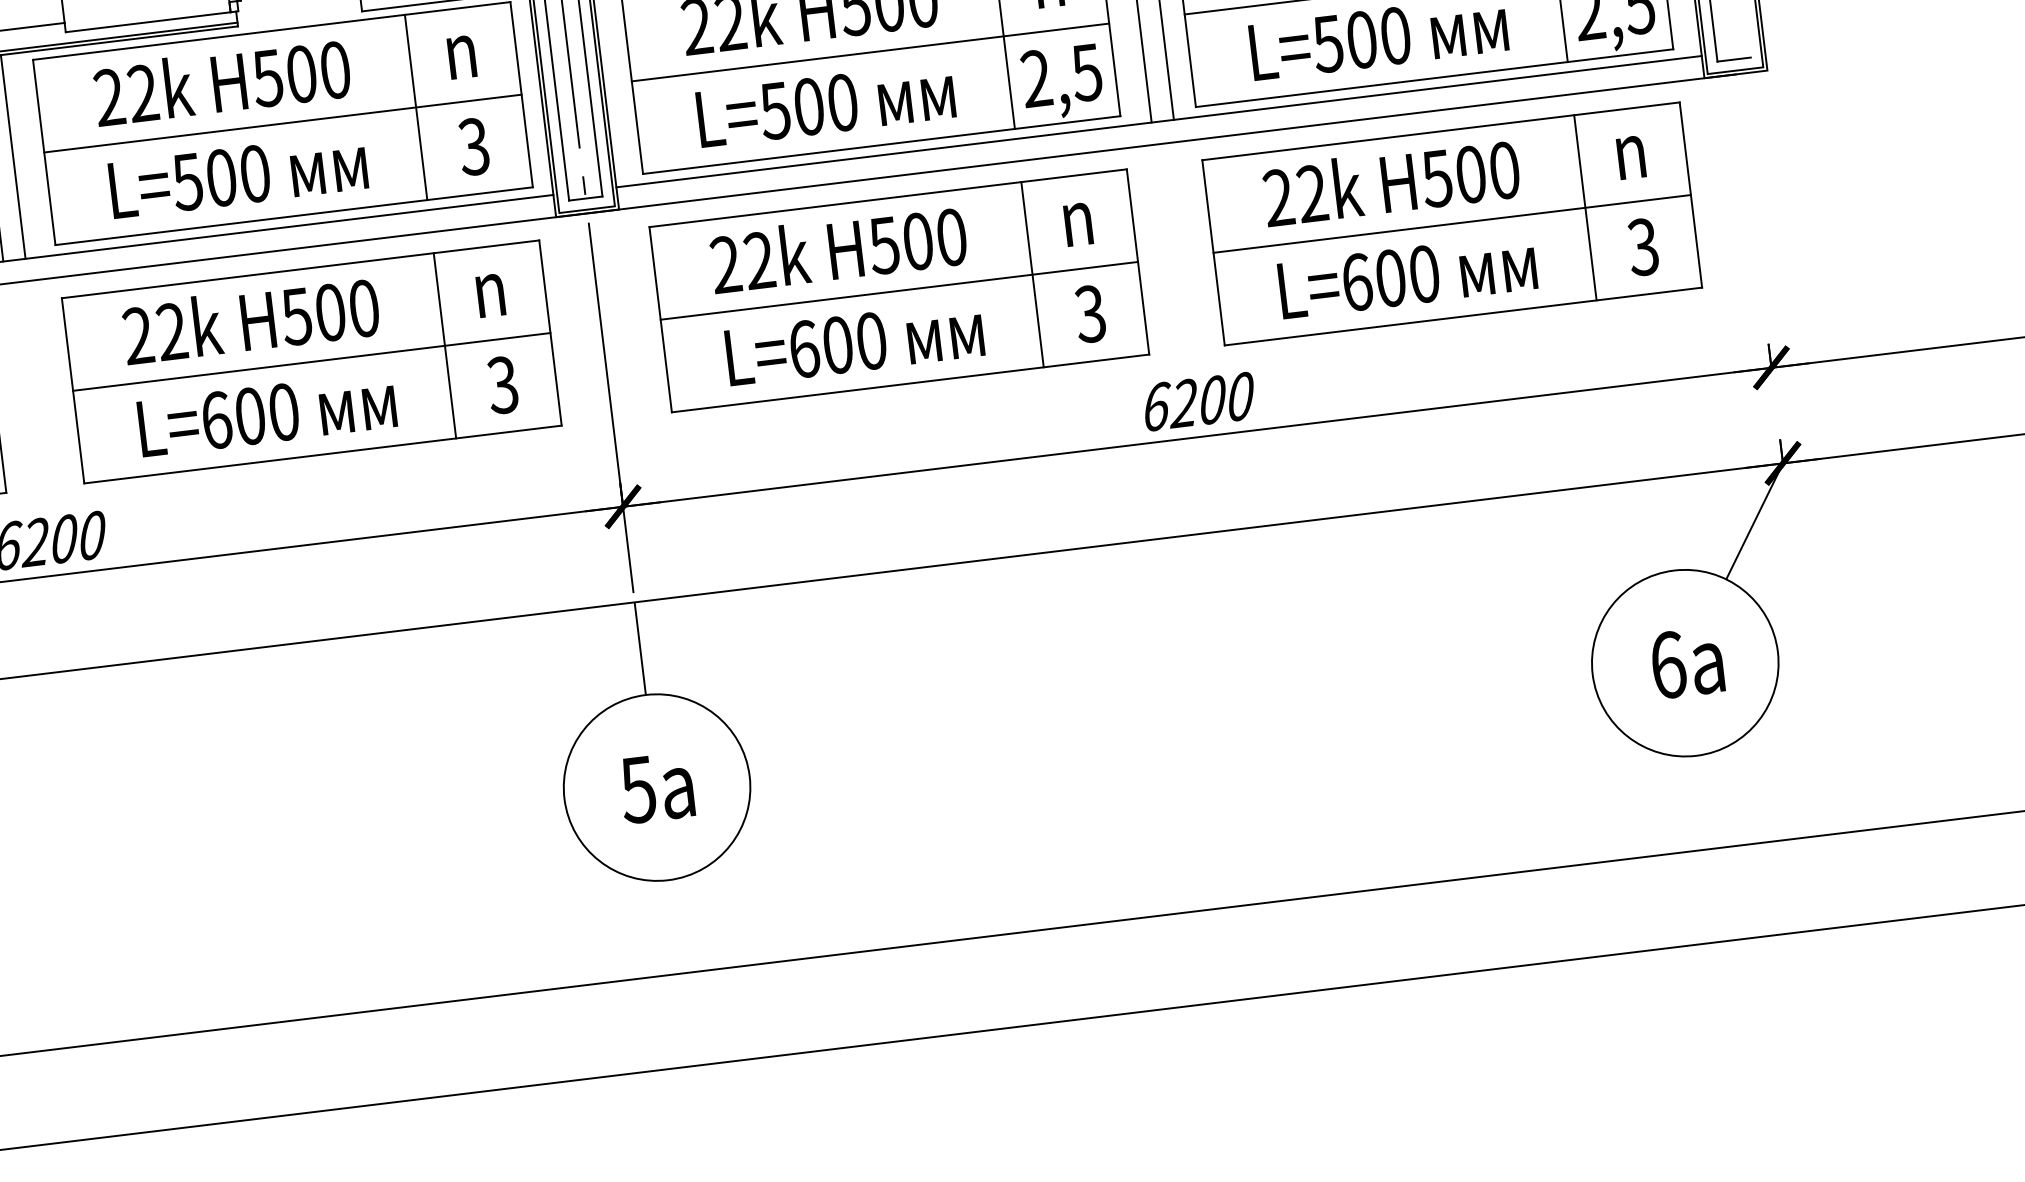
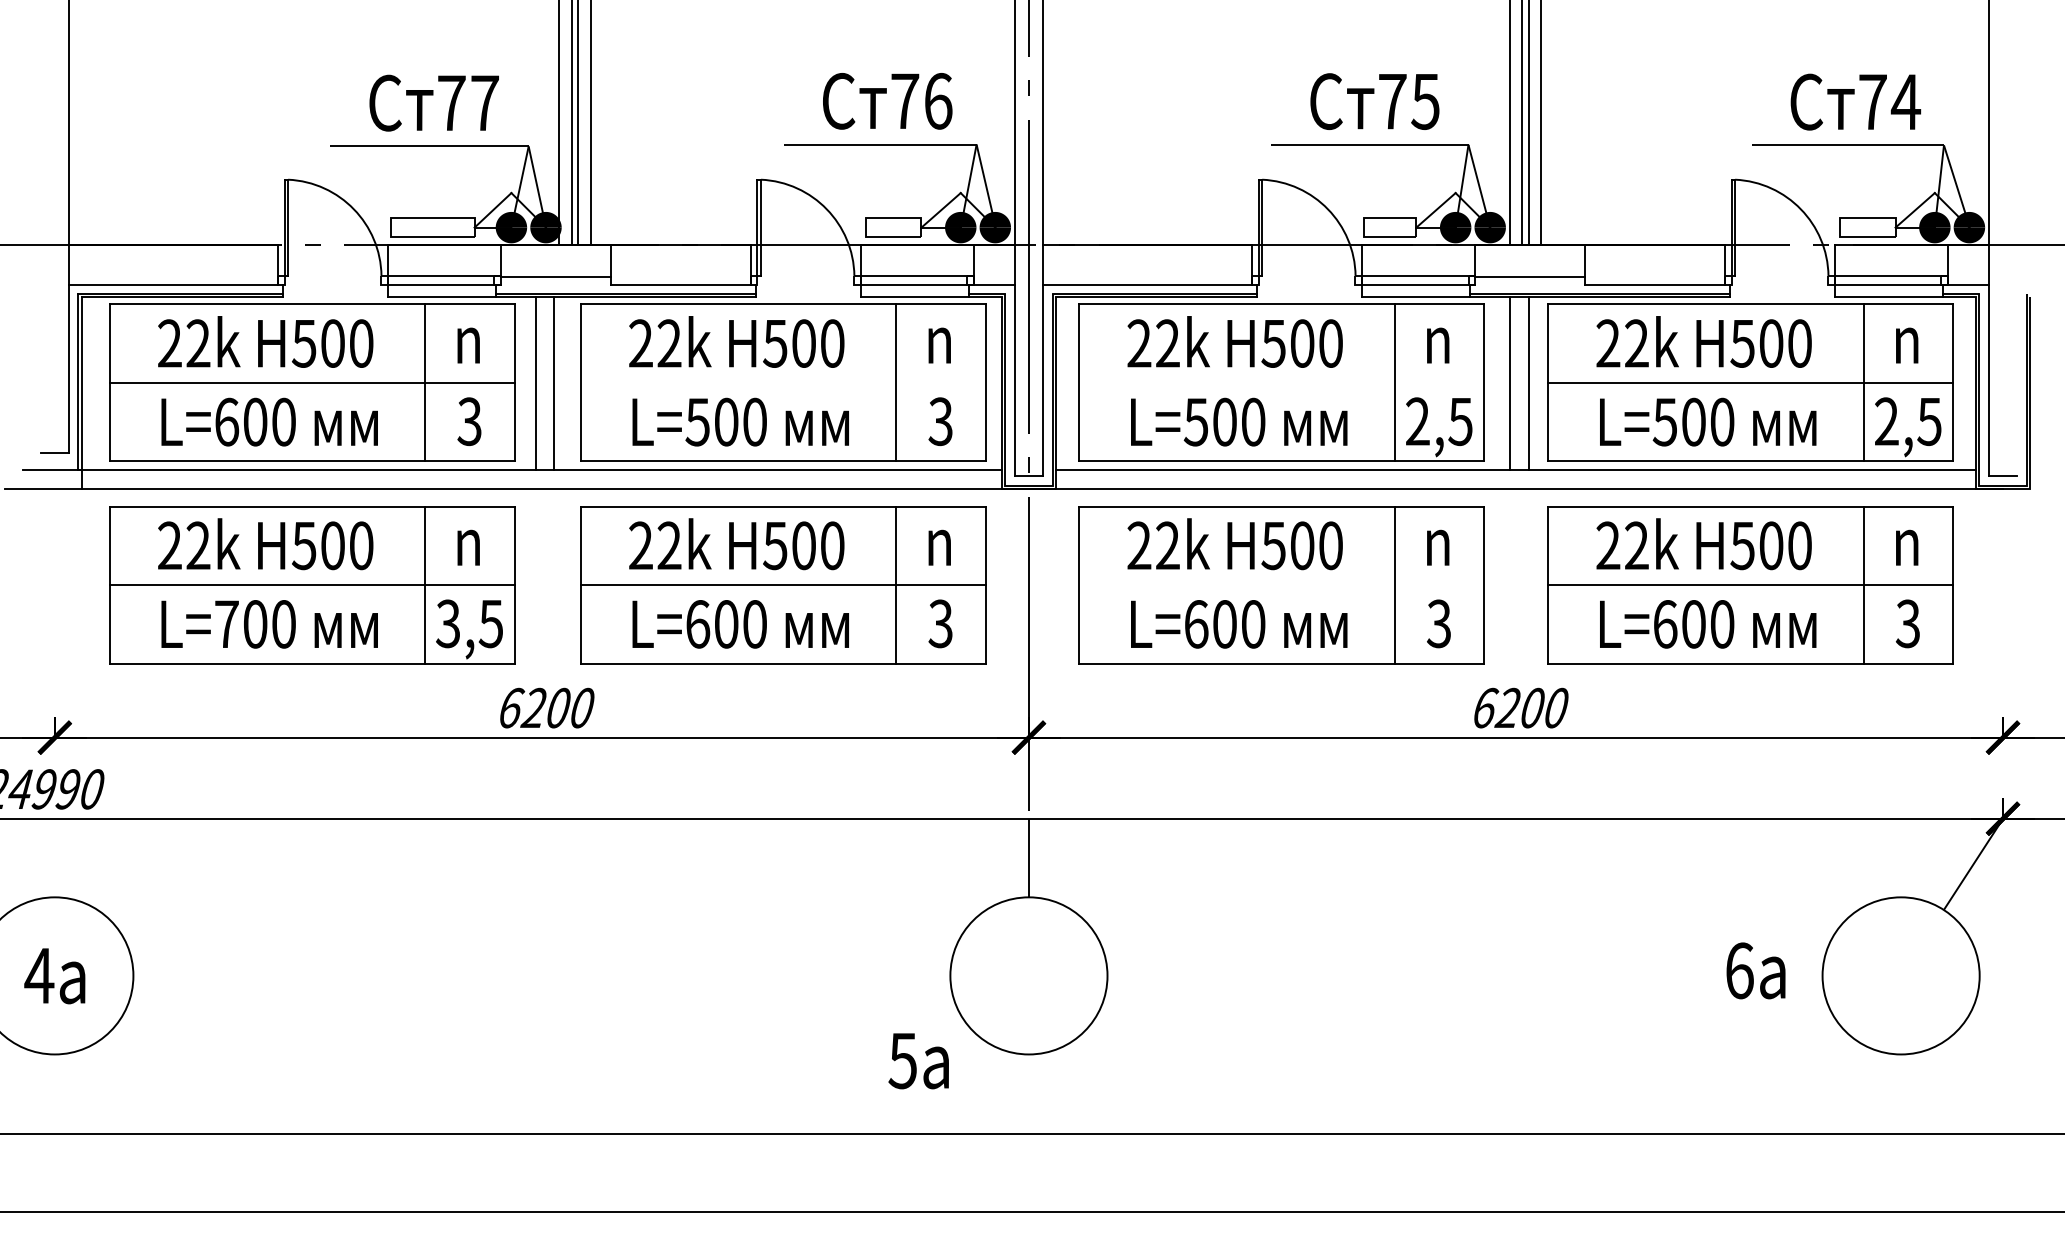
line: (870, 52) -> (1281, 382), removed
line: (281, 123) -> (782, 382), removed
line: (899, 291) -> (1281, 585), removed
text: (1686, 662) -> (1755, 970), moved
text: (656, 788) -> (918, 1061), moved

